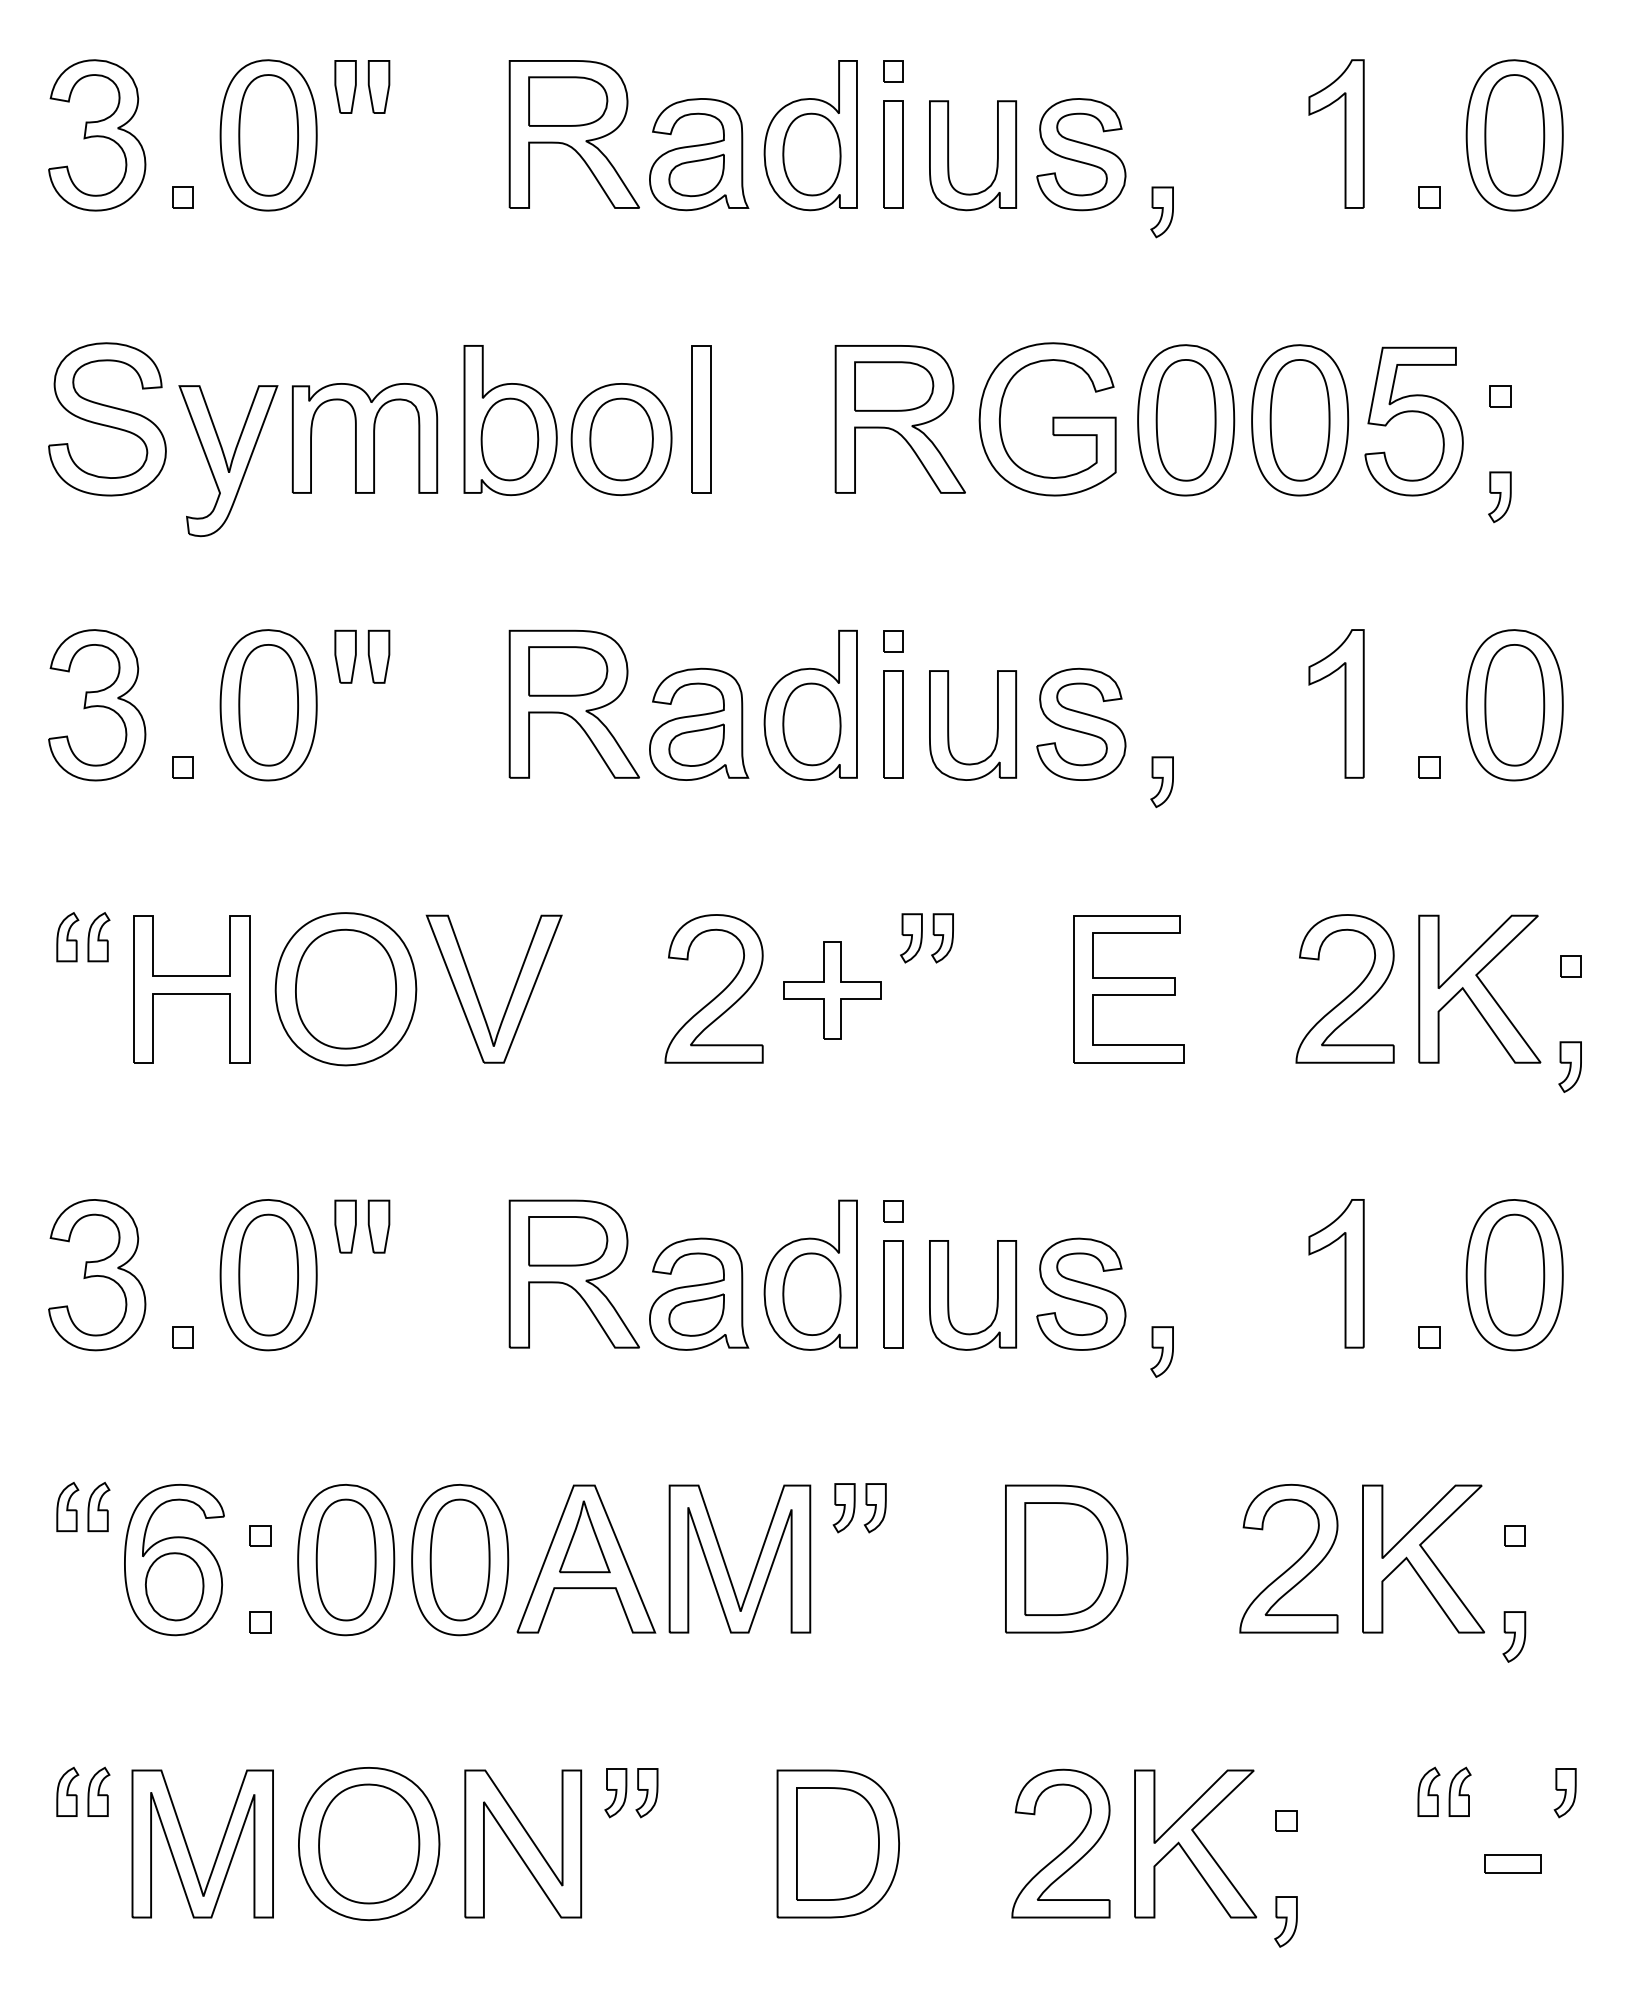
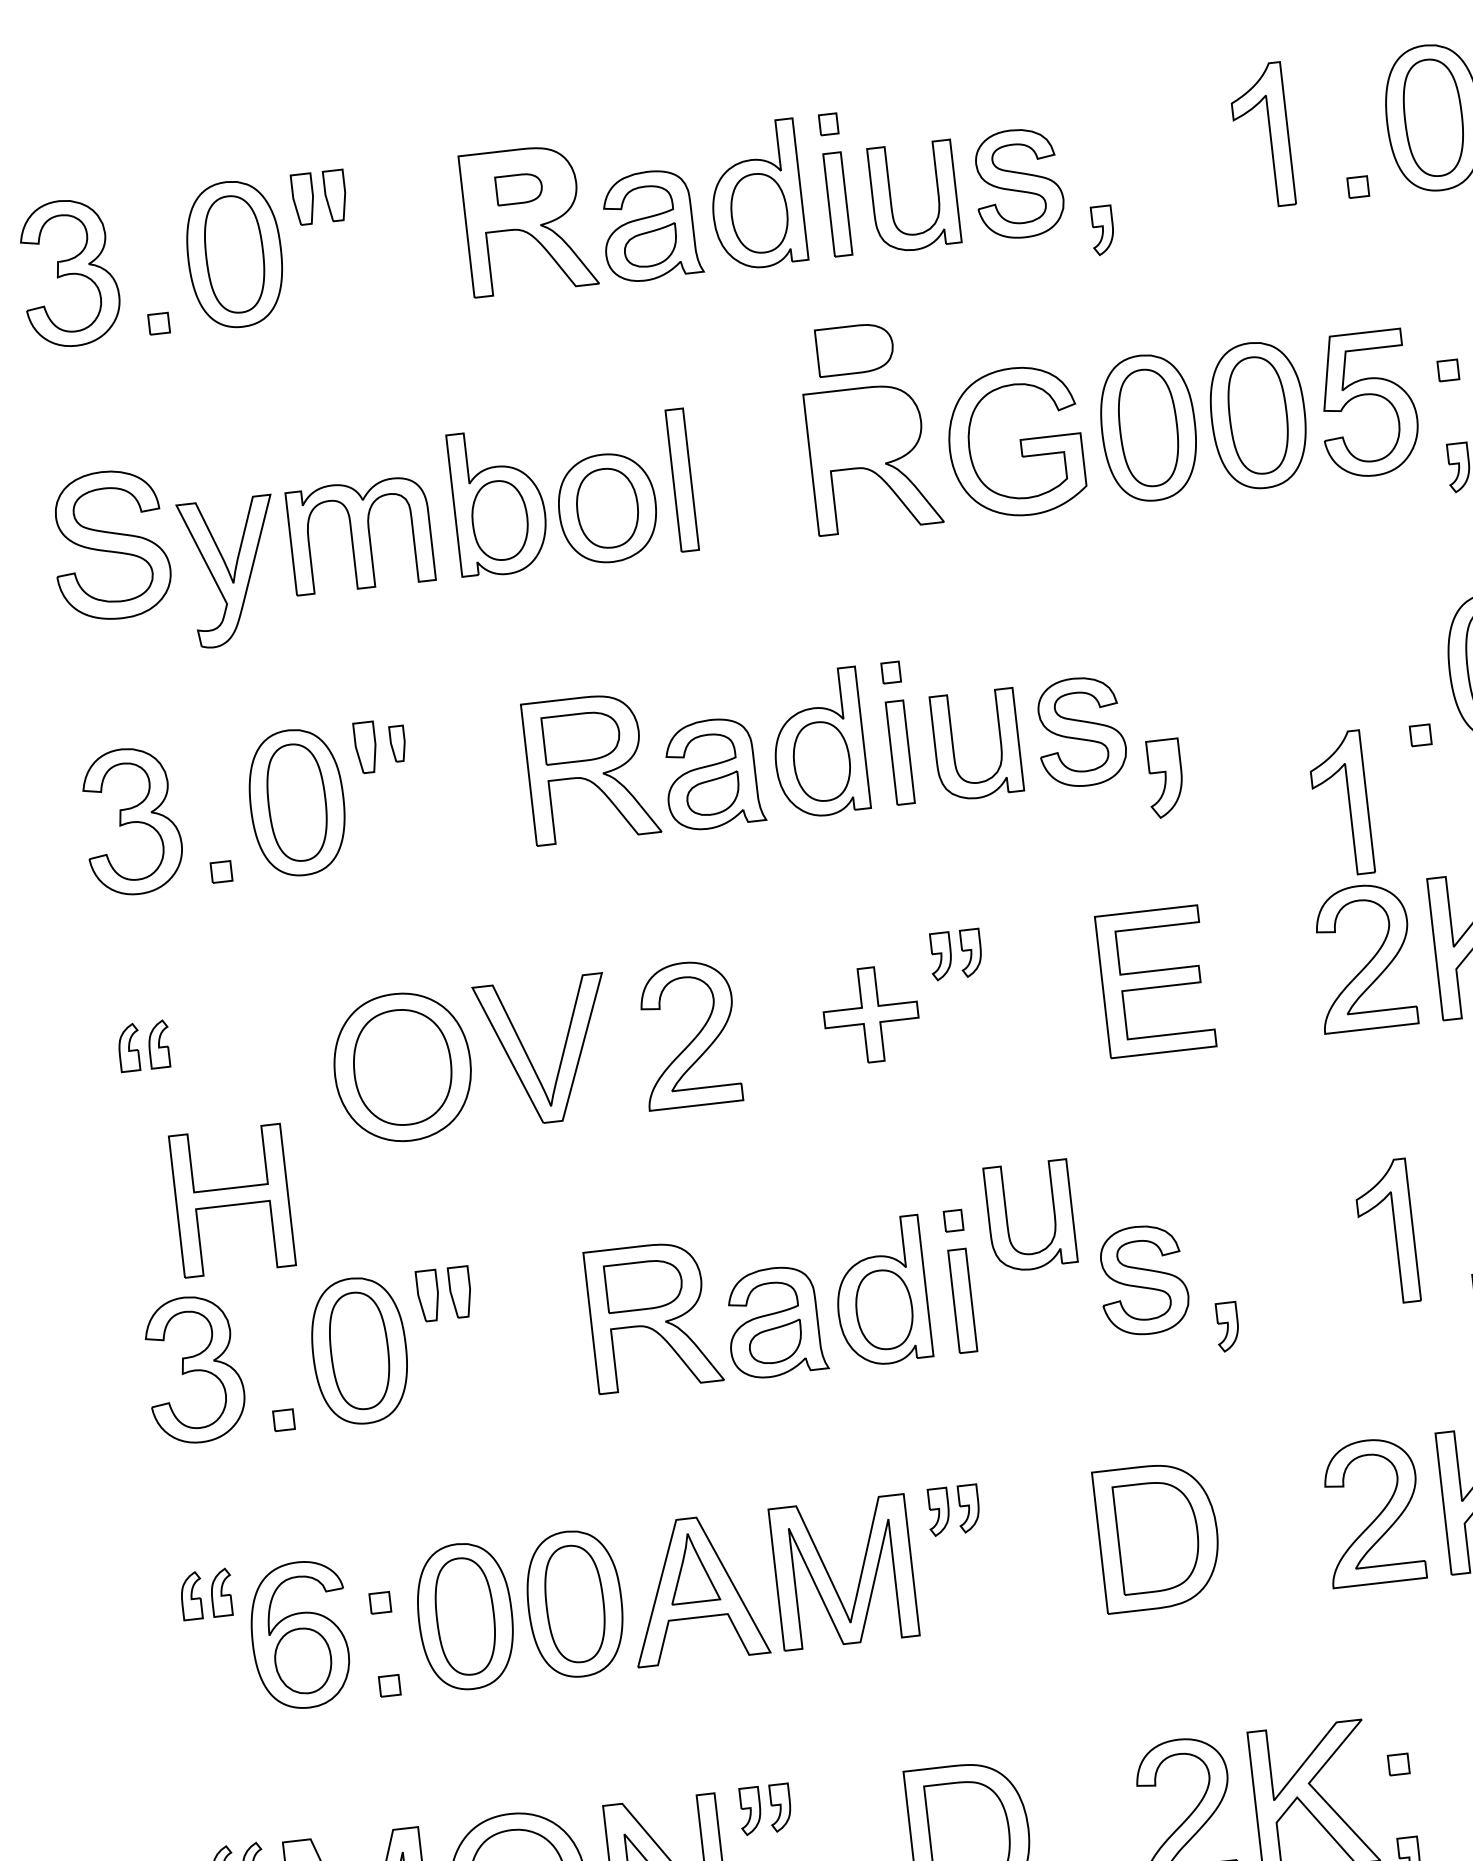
part: (568, 101) -> (519, 188), size x0.6
part: (894, 386) -> (855, 349), moved
part: (378, 656) -> (397, 743), size x0.7
part: (1344, 703) -> (1348, 802), moved
part: (1161, 782) -> (1164, 779), size x1.6
part: (191, 989) -> (232, 1201), moved
part: (717, 994) -> (692, 1039), moved
part: (996, 1300) -> (1053, 1218), moved

